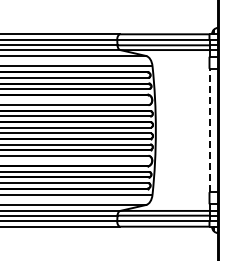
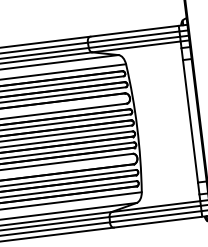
line: (209, 130) -> (190, 121), dashed -> solid

